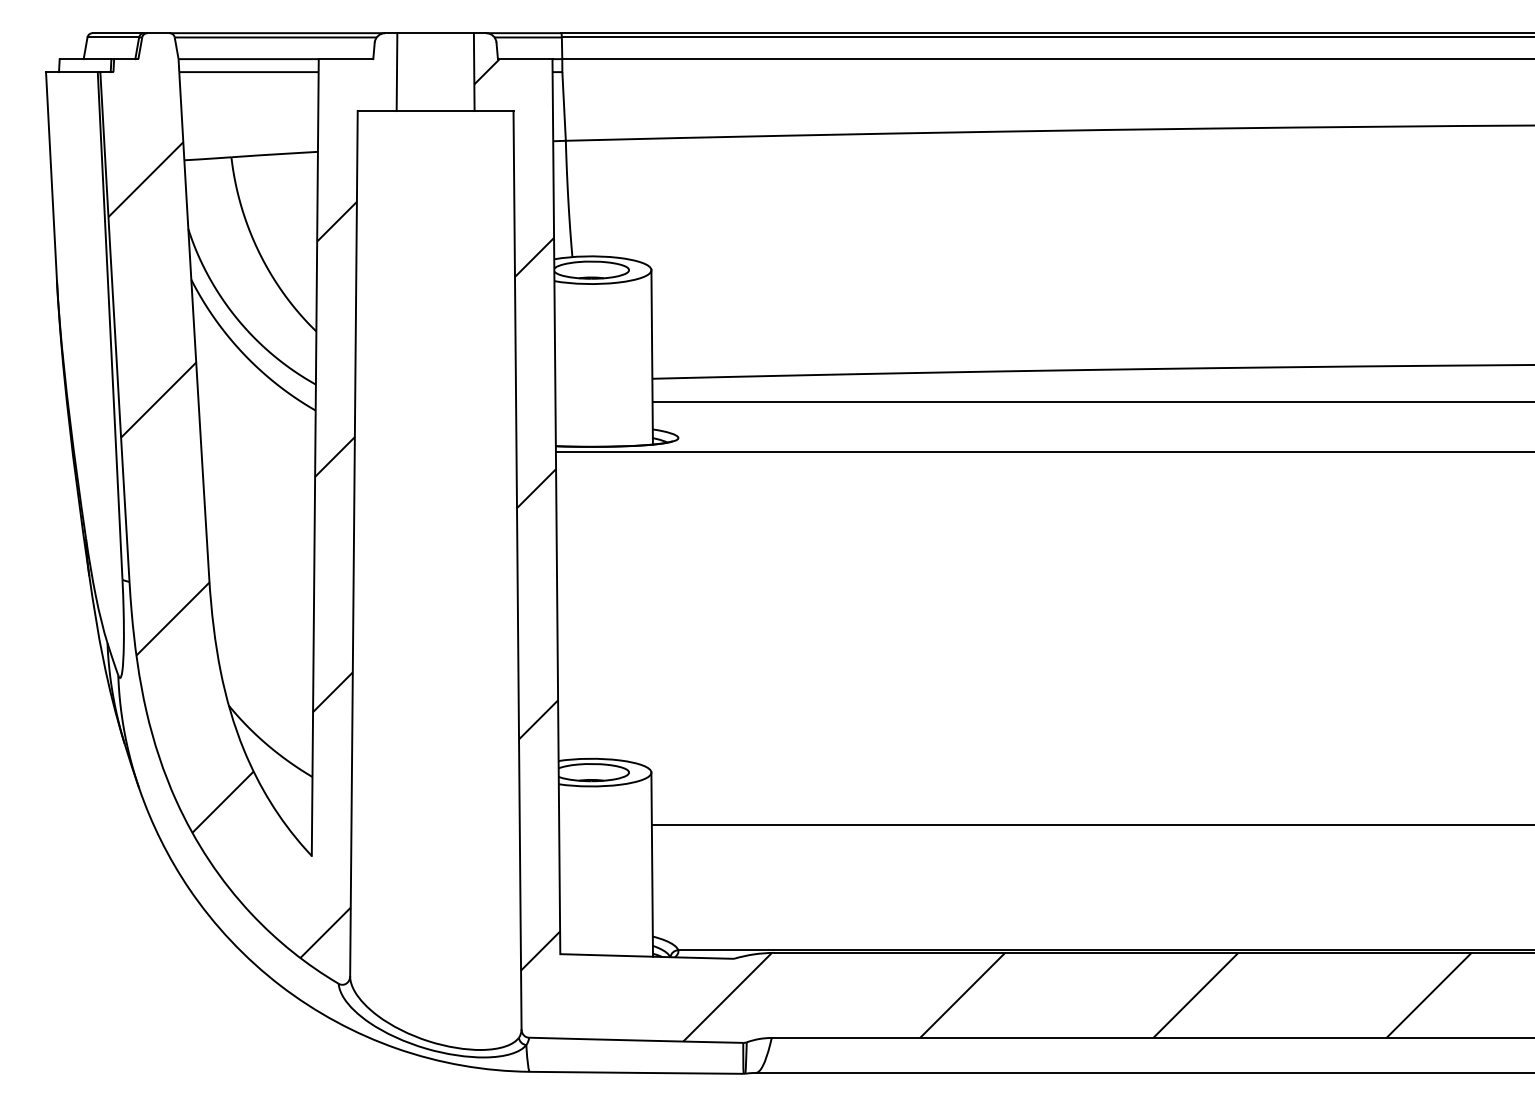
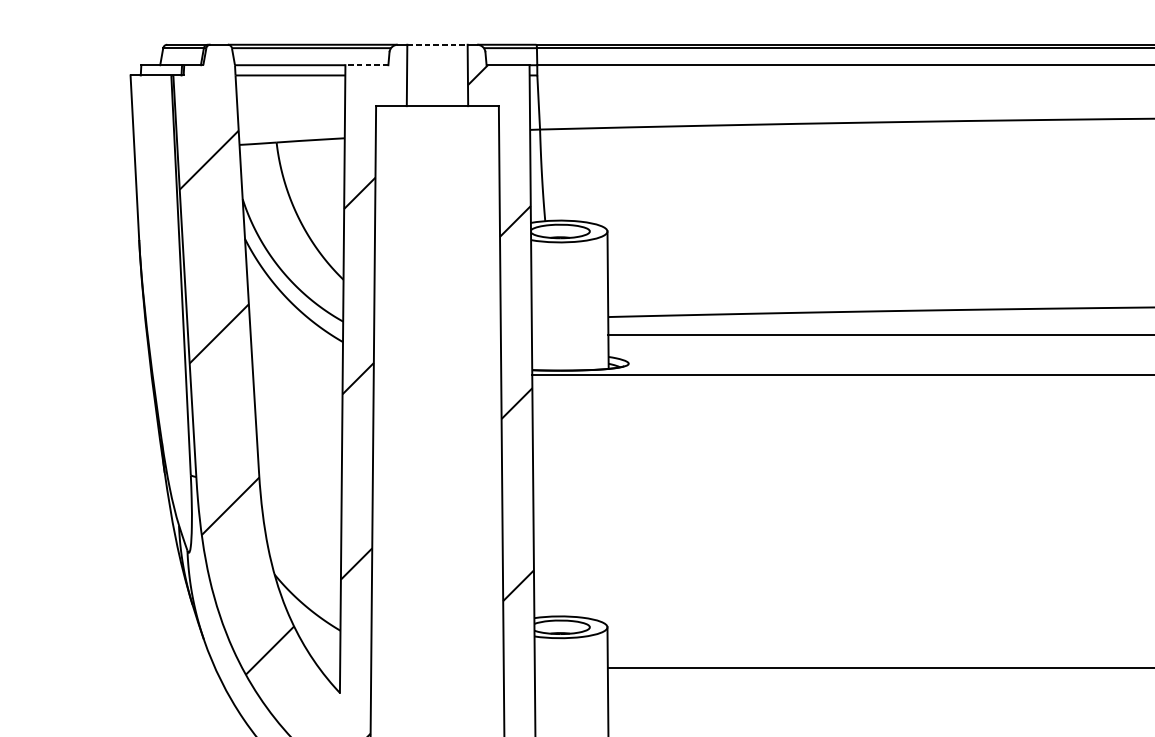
line: (436, 33) -> (438, 45), solid -> dashed
line: (345, 59) -> (366, 65), solid -> dashed

